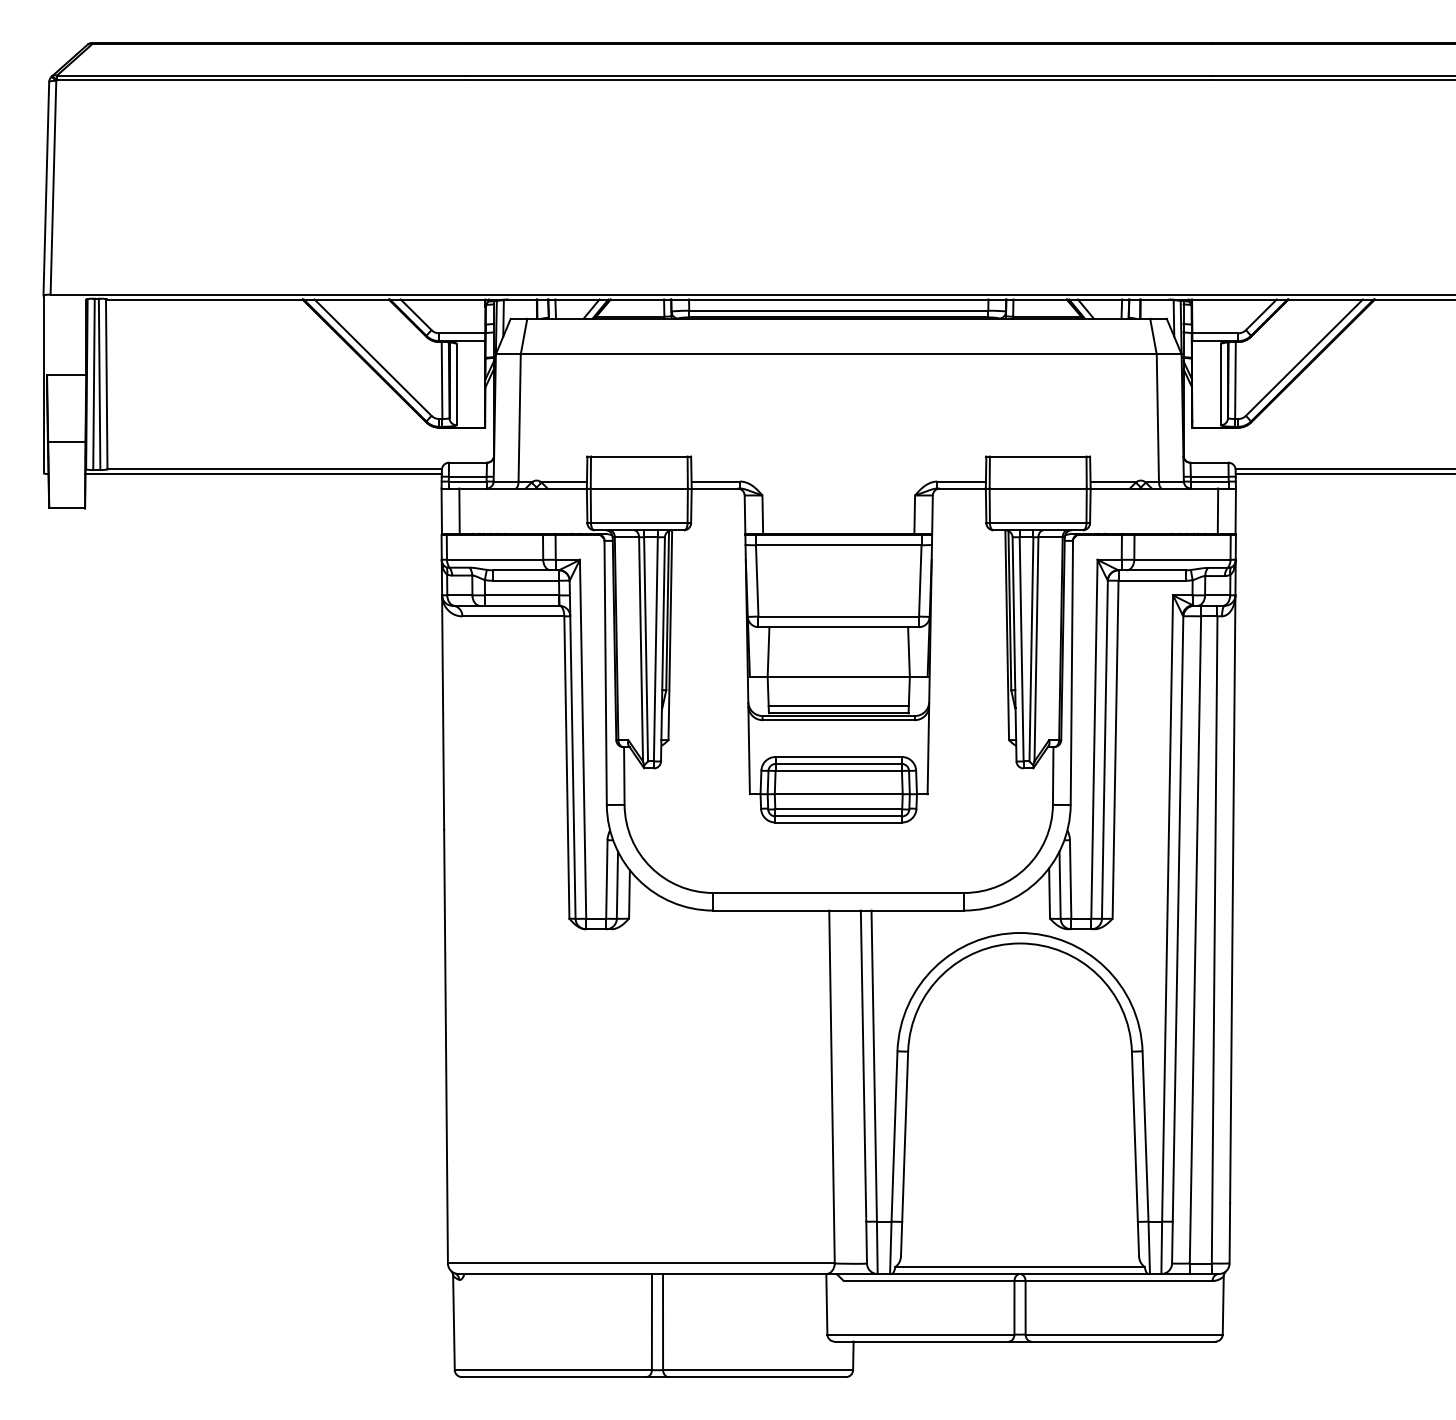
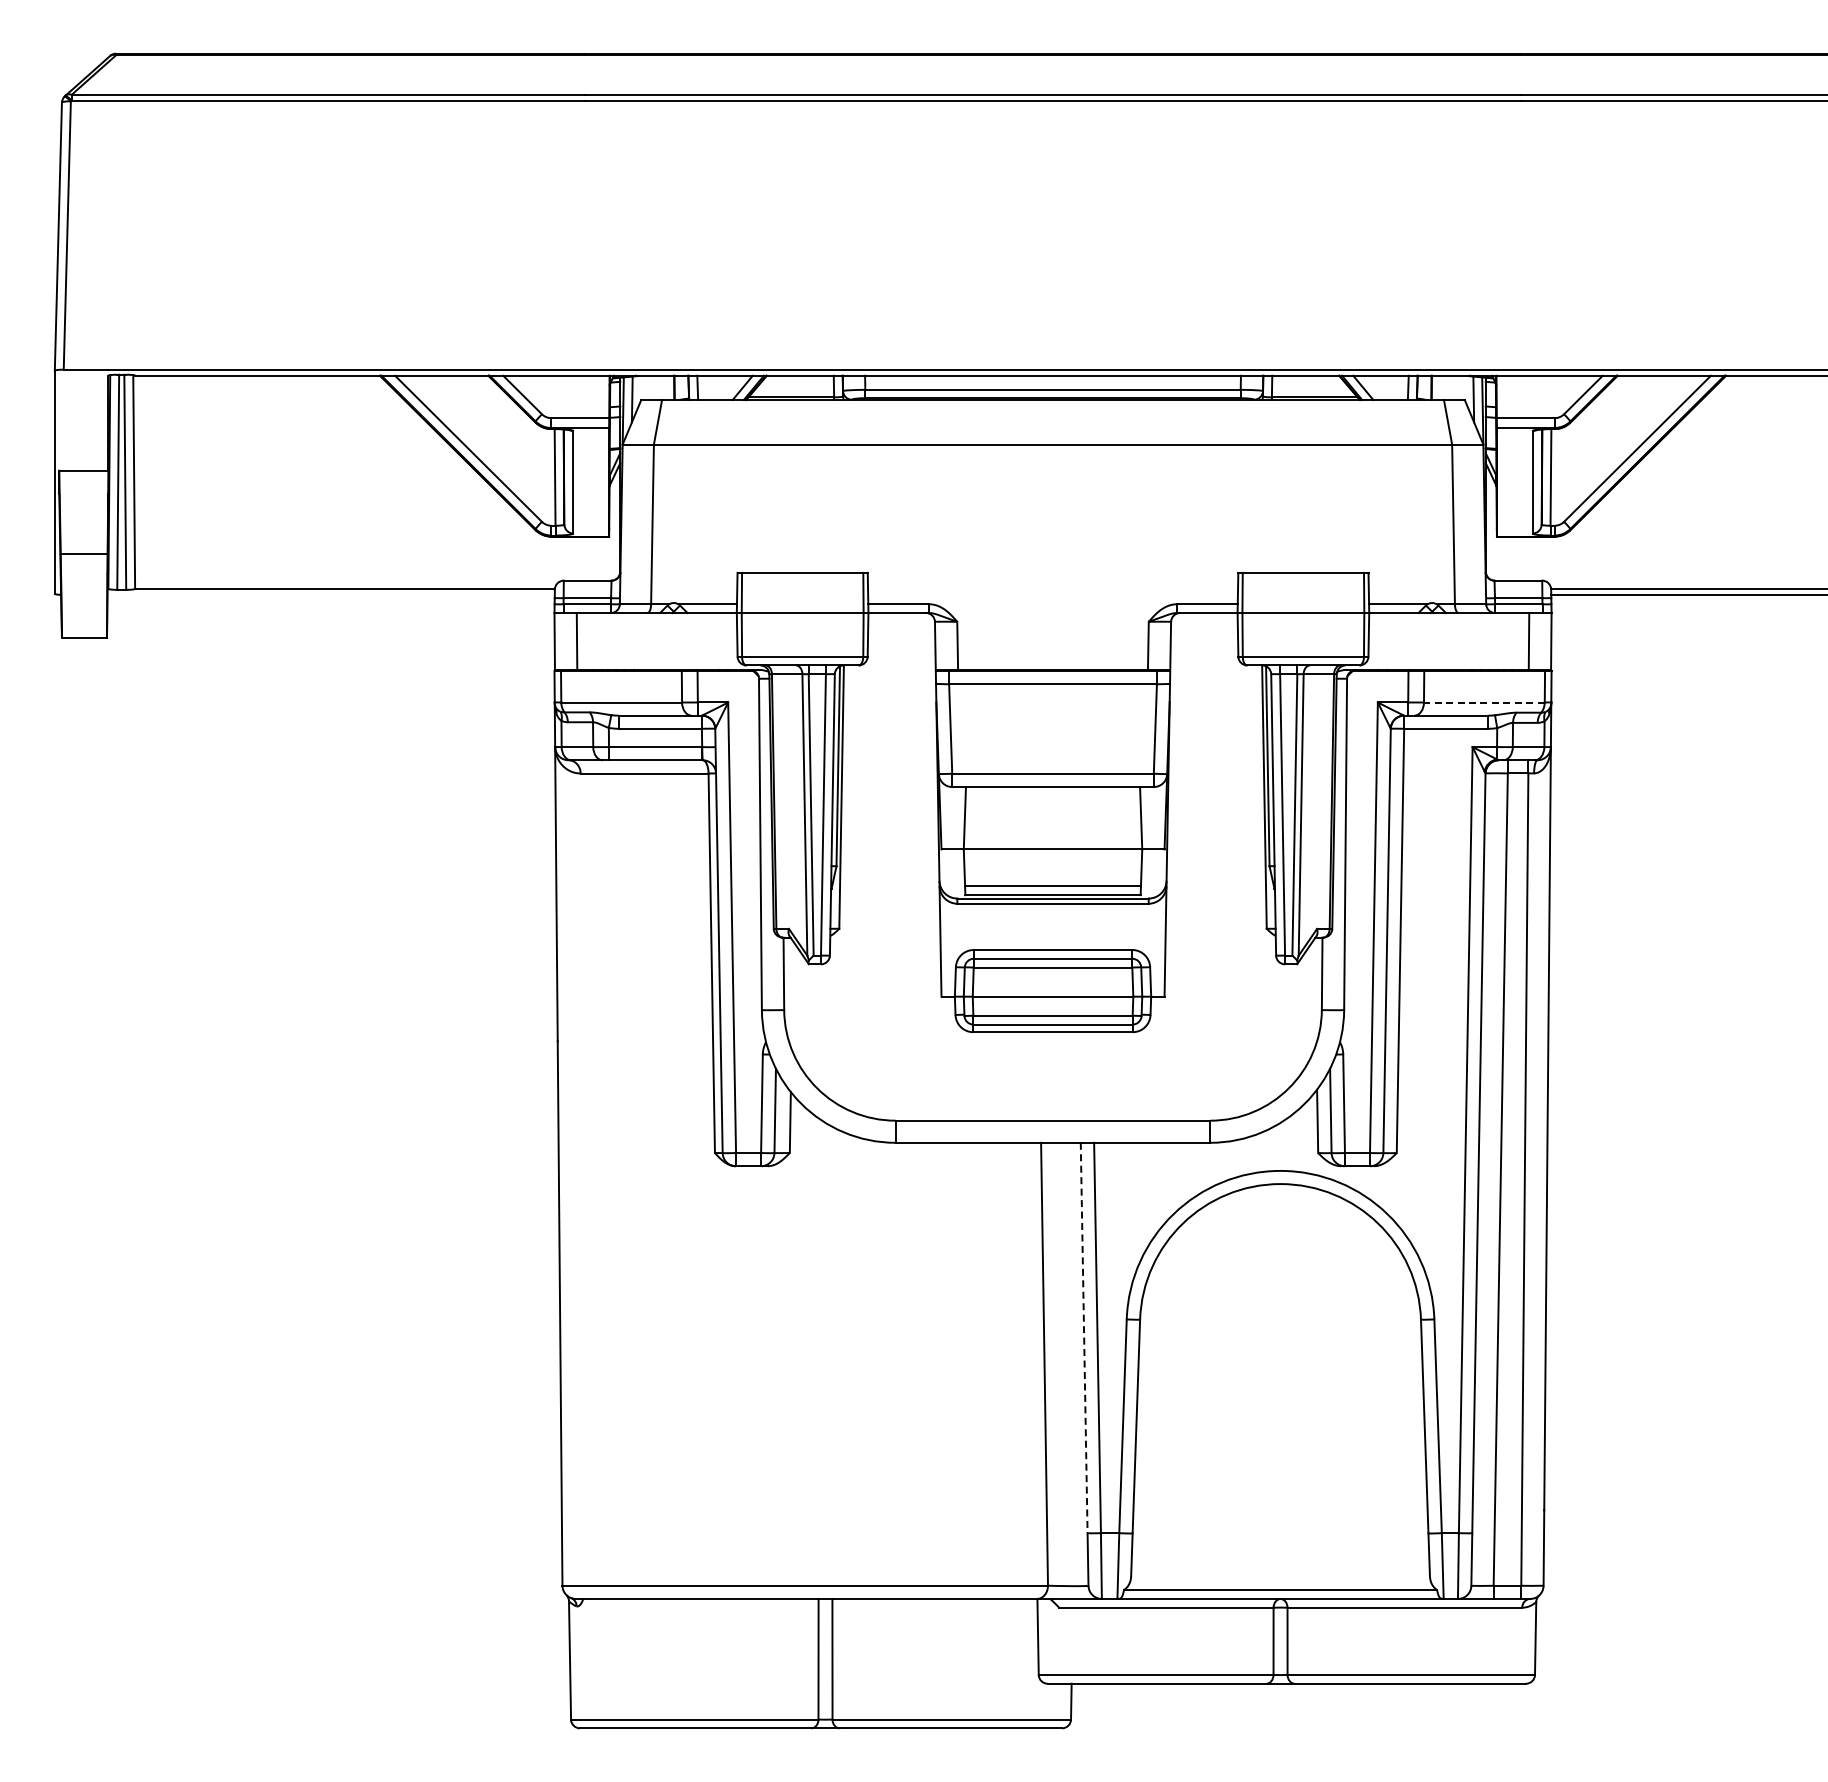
line: (263, 473) -> (330, 594), removed
line: (1181, 559) -> (1483, 702), solid -> dashed
line: (863, 1066) -> (1084, 1338), solid -> dashed

